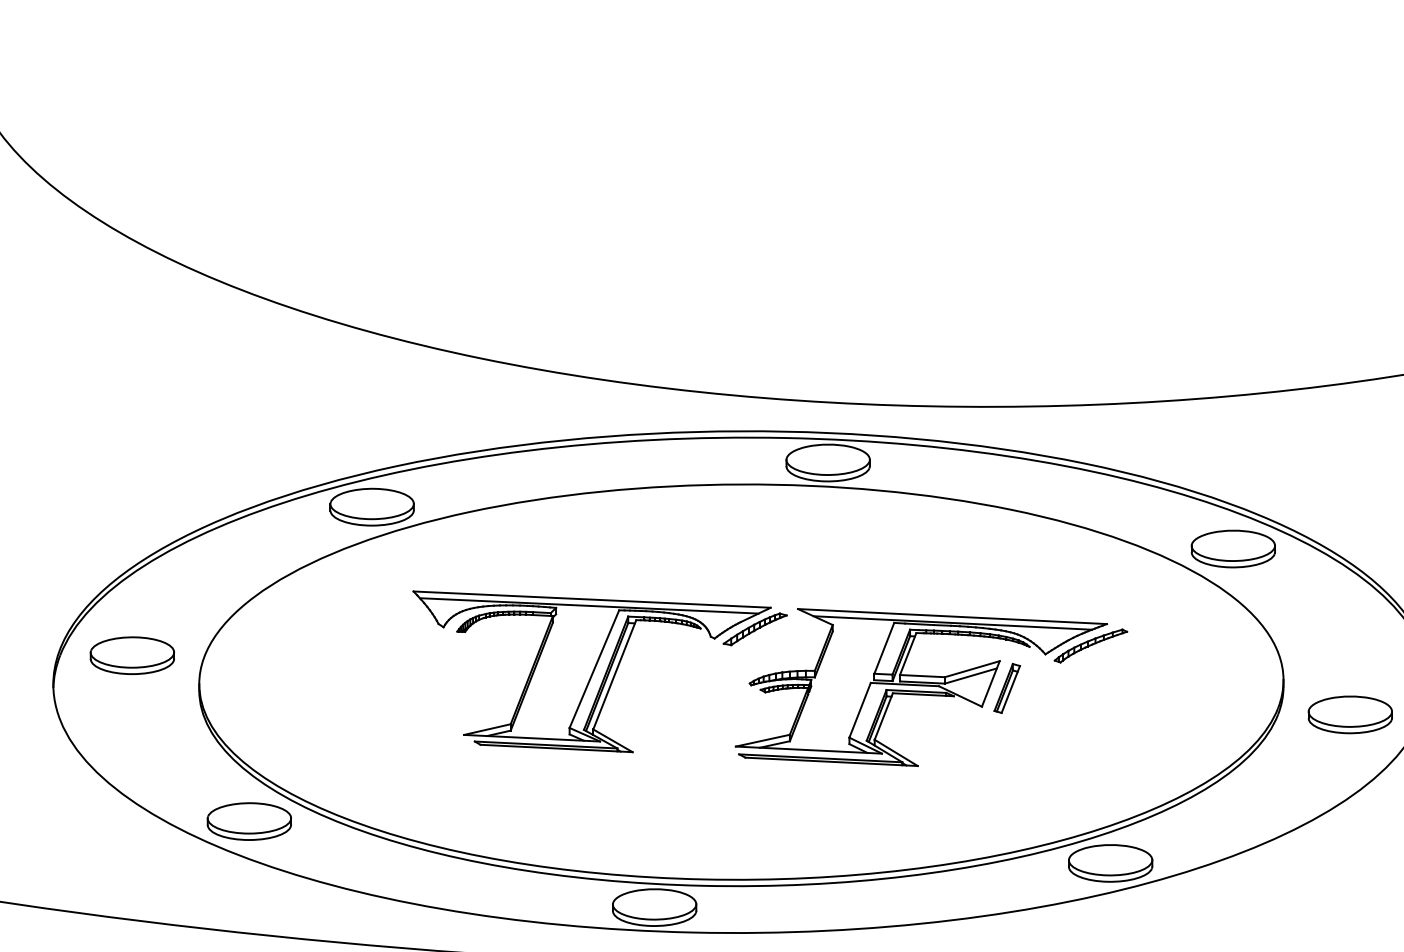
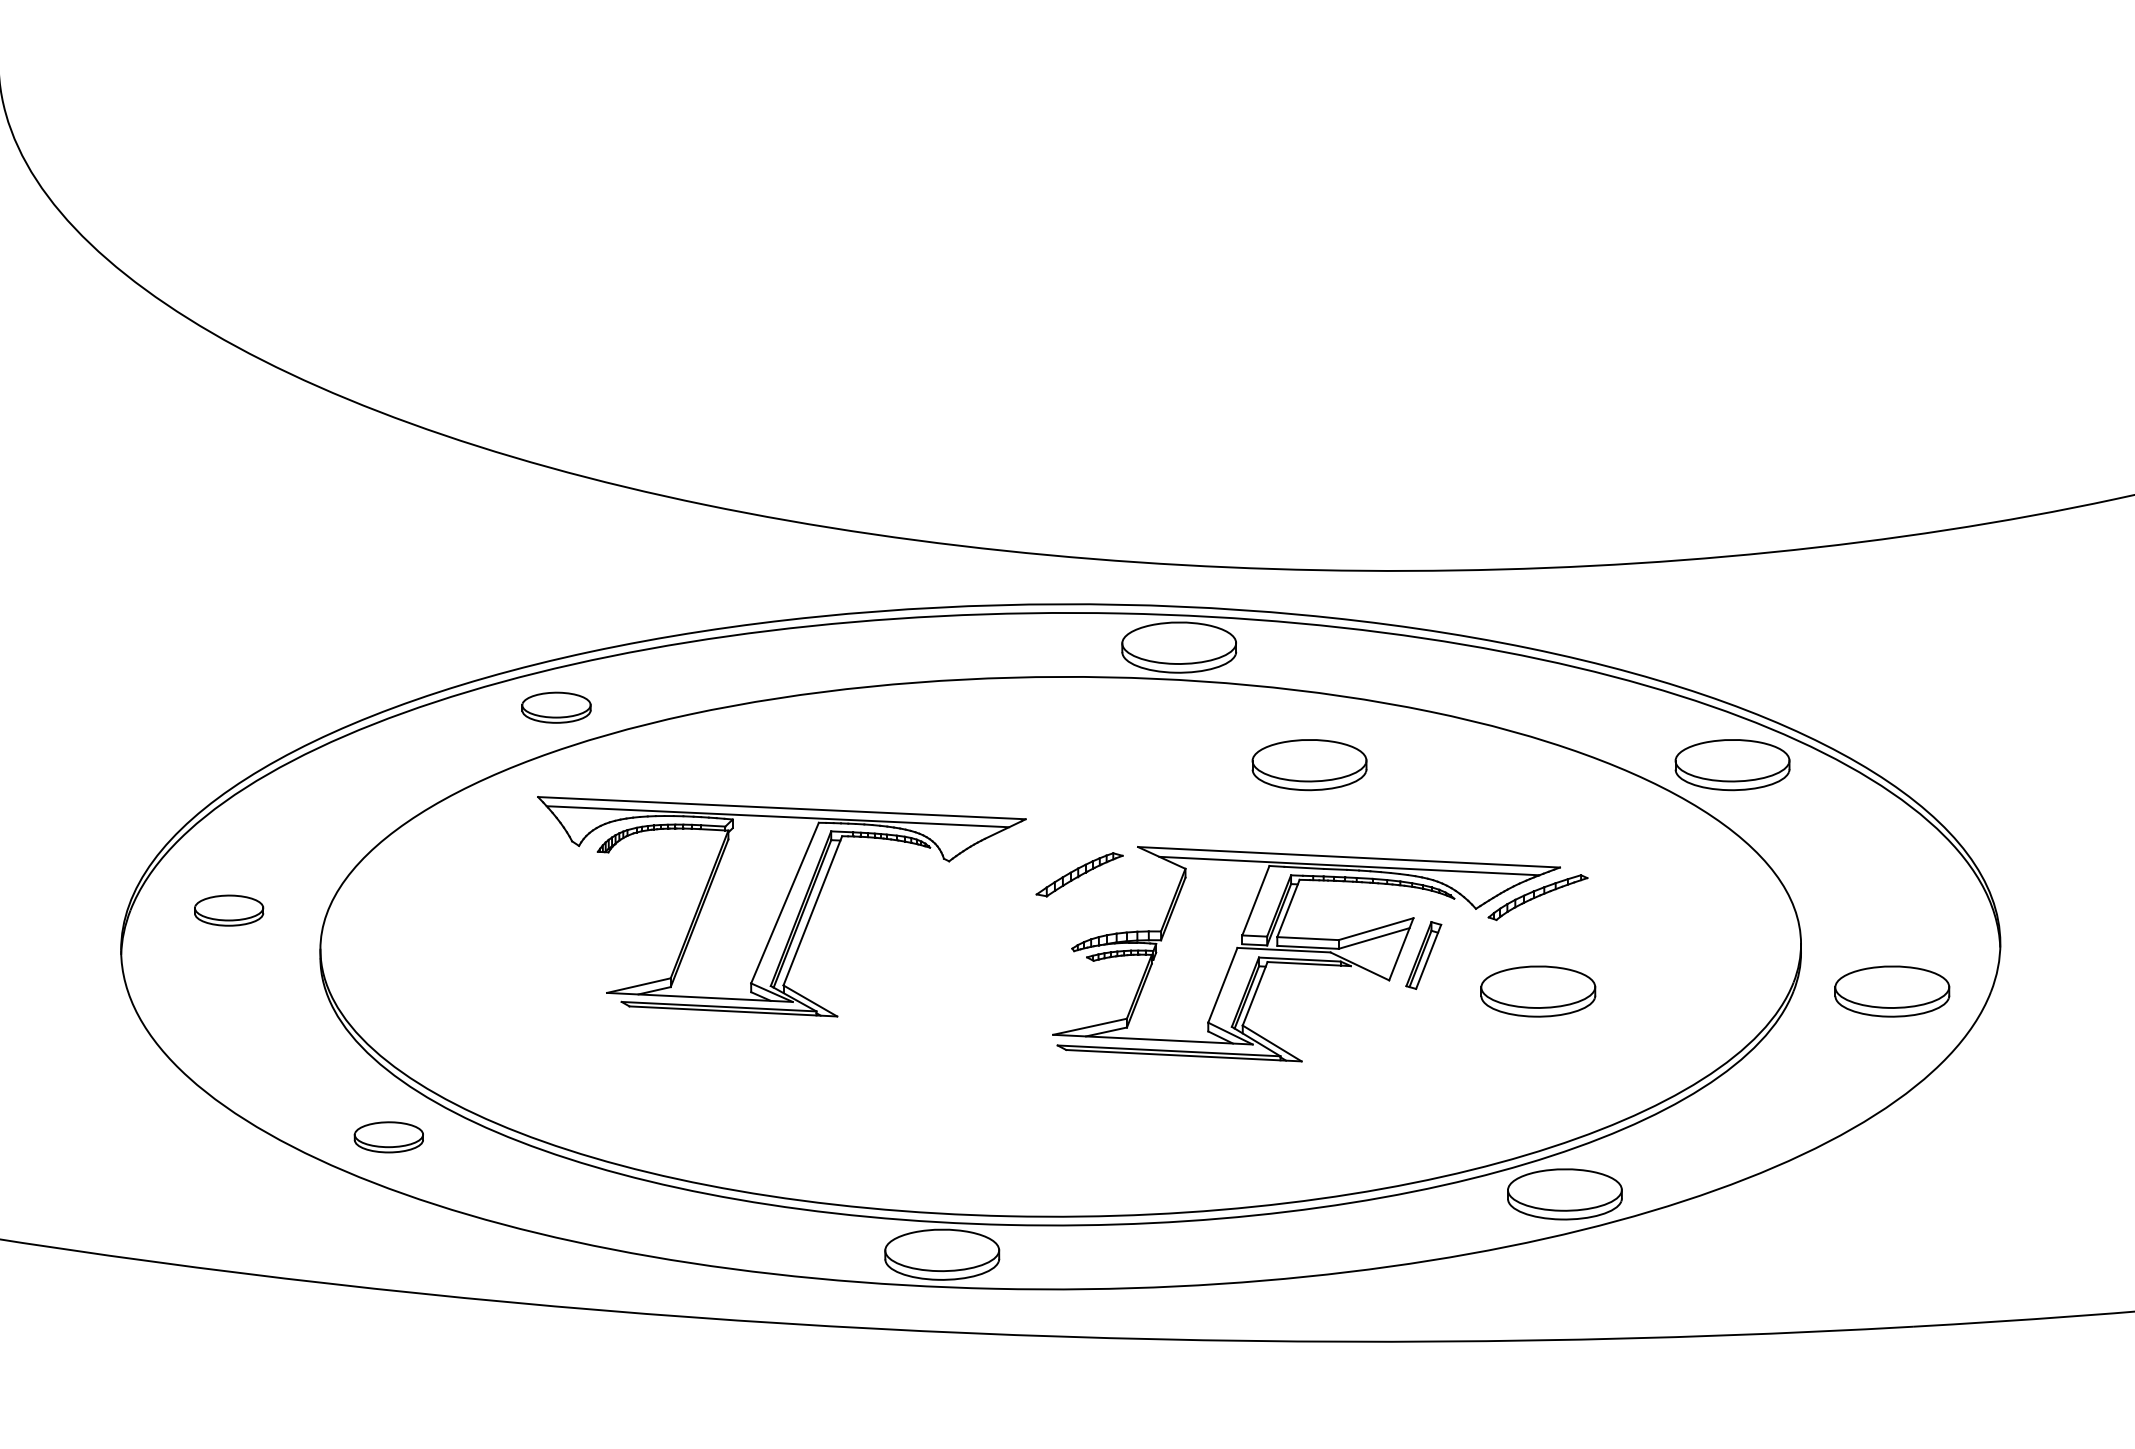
part: (372, 506) -> (556, 707), size x0.6
part: (923, 549) -> (1309, 765), added
part: (131, 655) -> (228, 910), size x0.6
part: (591, 671) -> (781, 906), moved
part: (1091, 714) -> (1538, 991), added
part: (249, 821) -> (388, 1137), size x0.6

